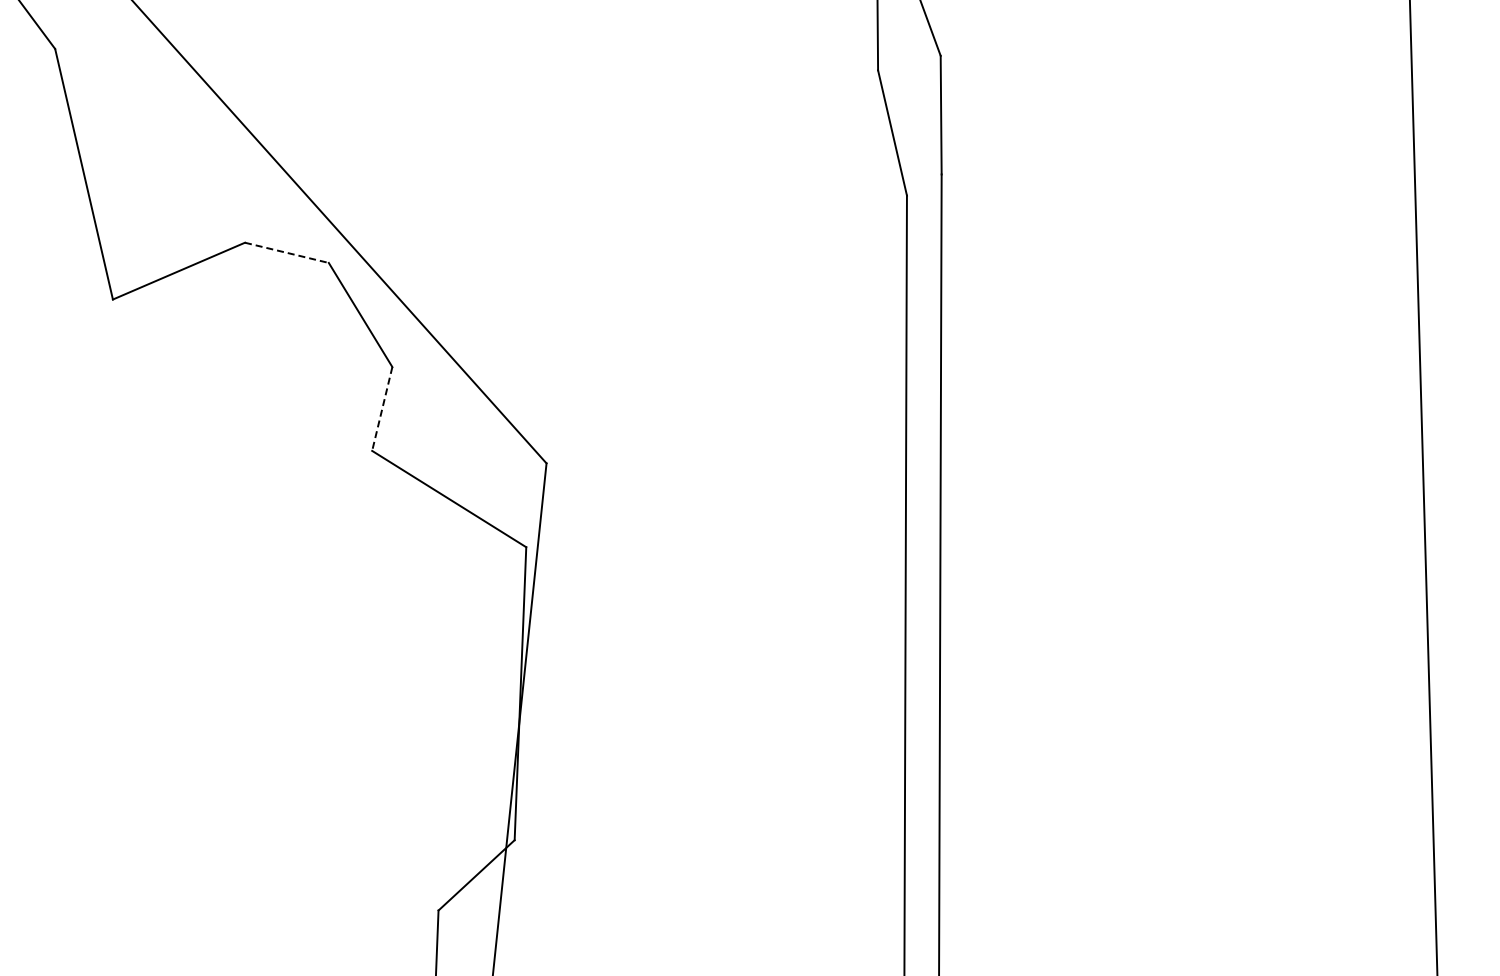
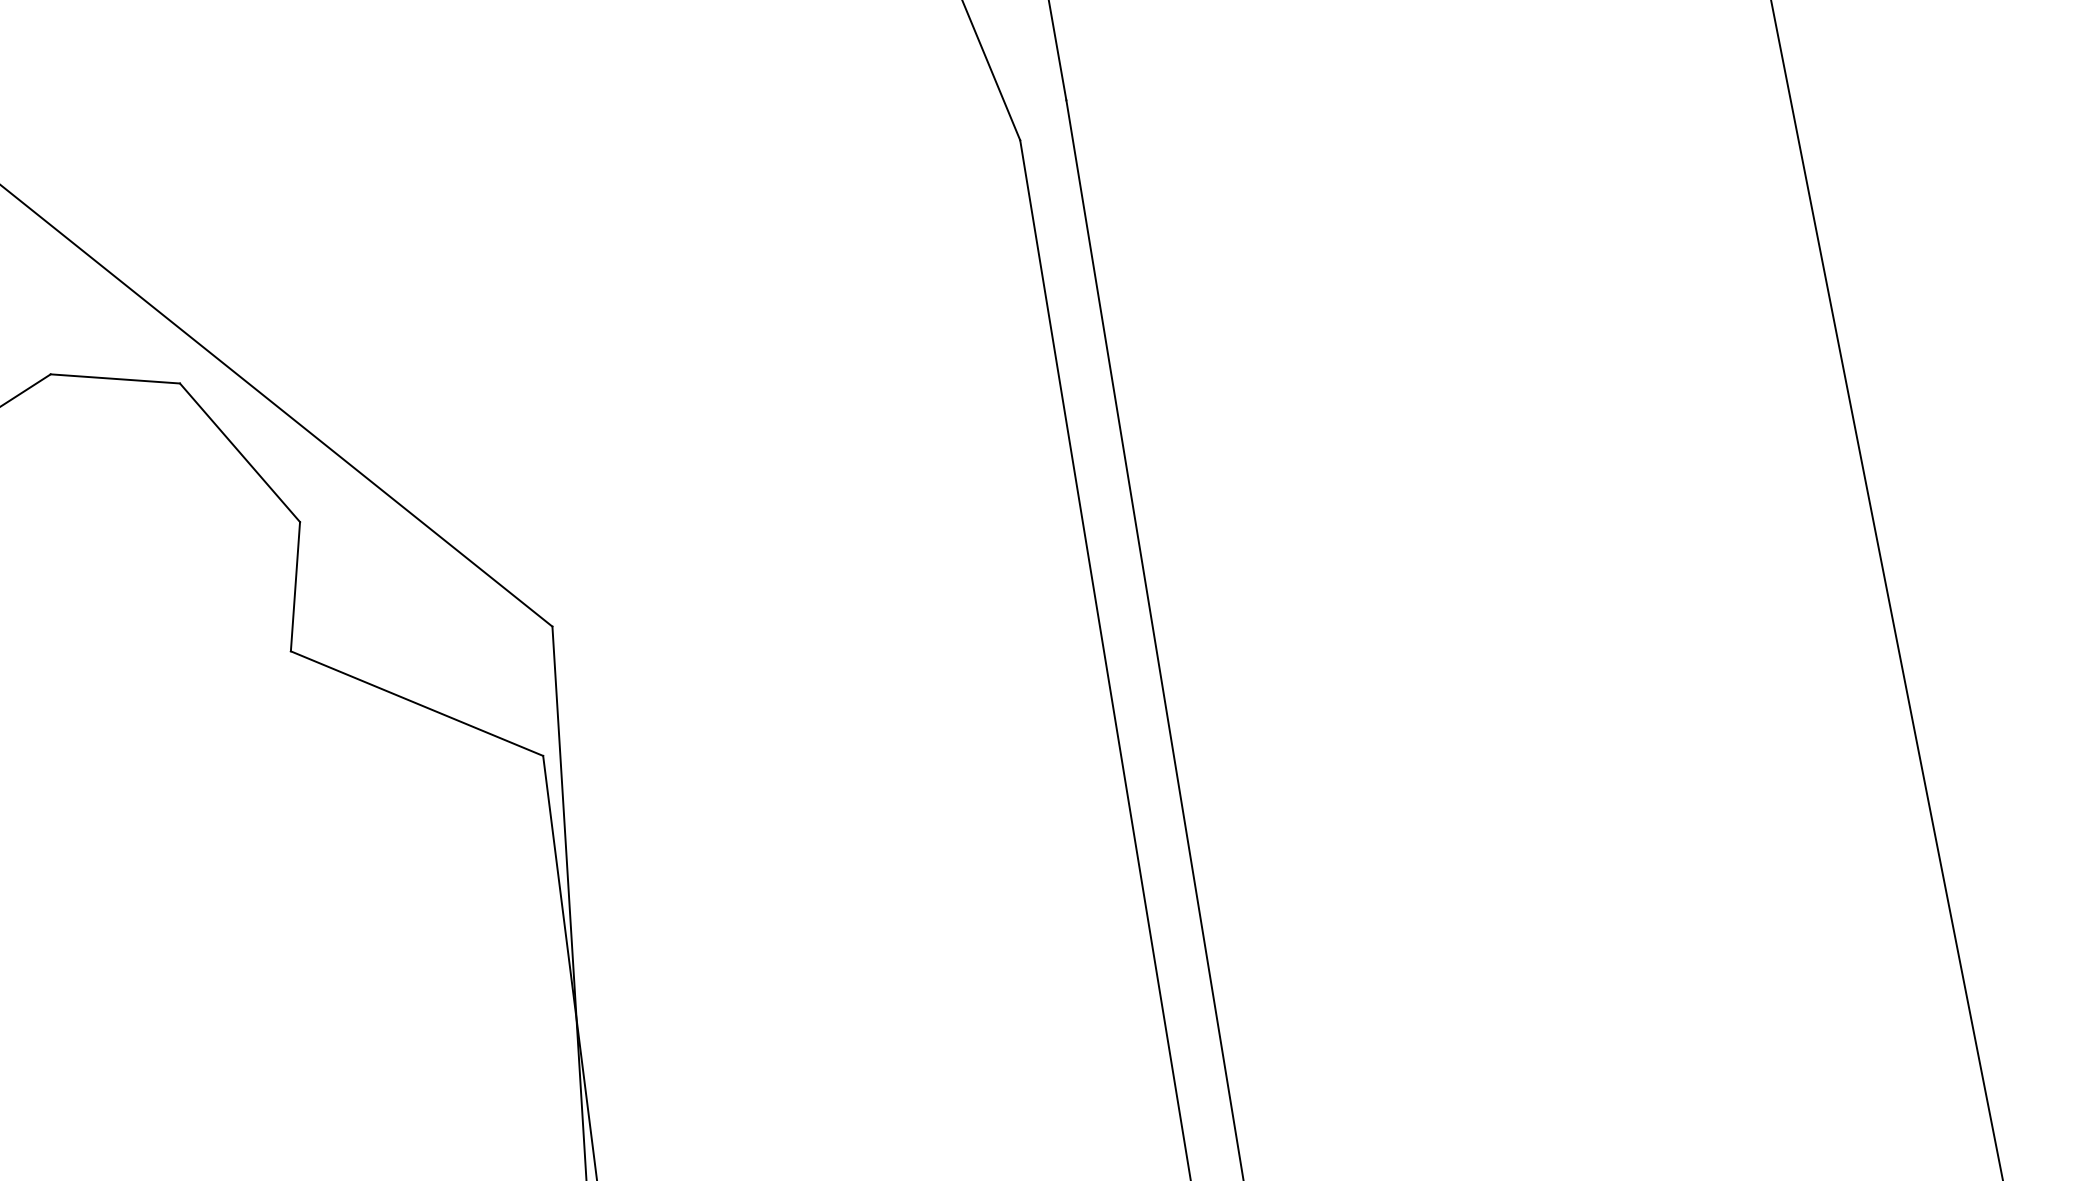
line: (287, 252) -> (116, 378), dashed -> solid
line: (382, 409) -> (295, 587), dashed -> solid

